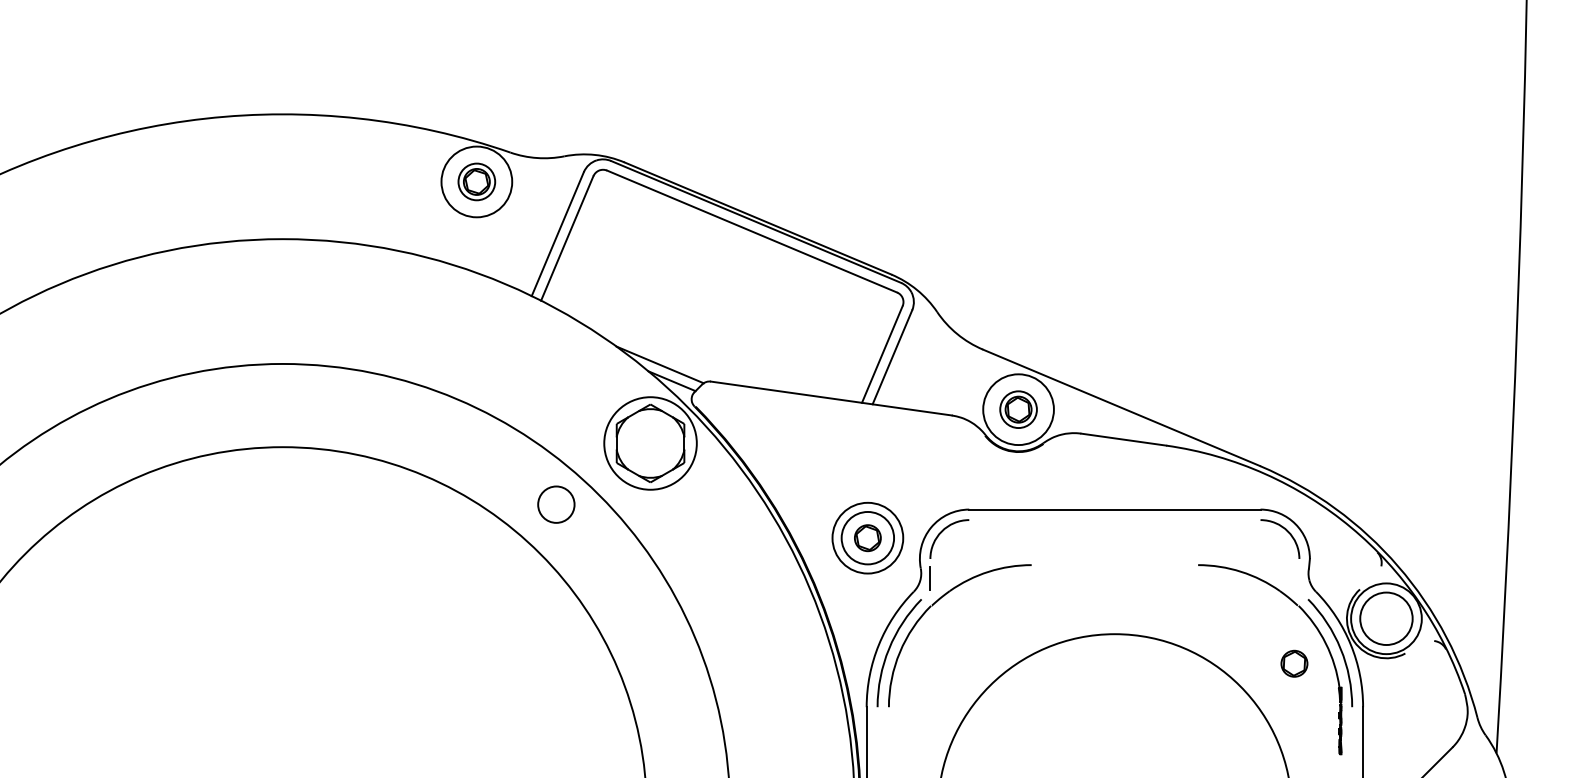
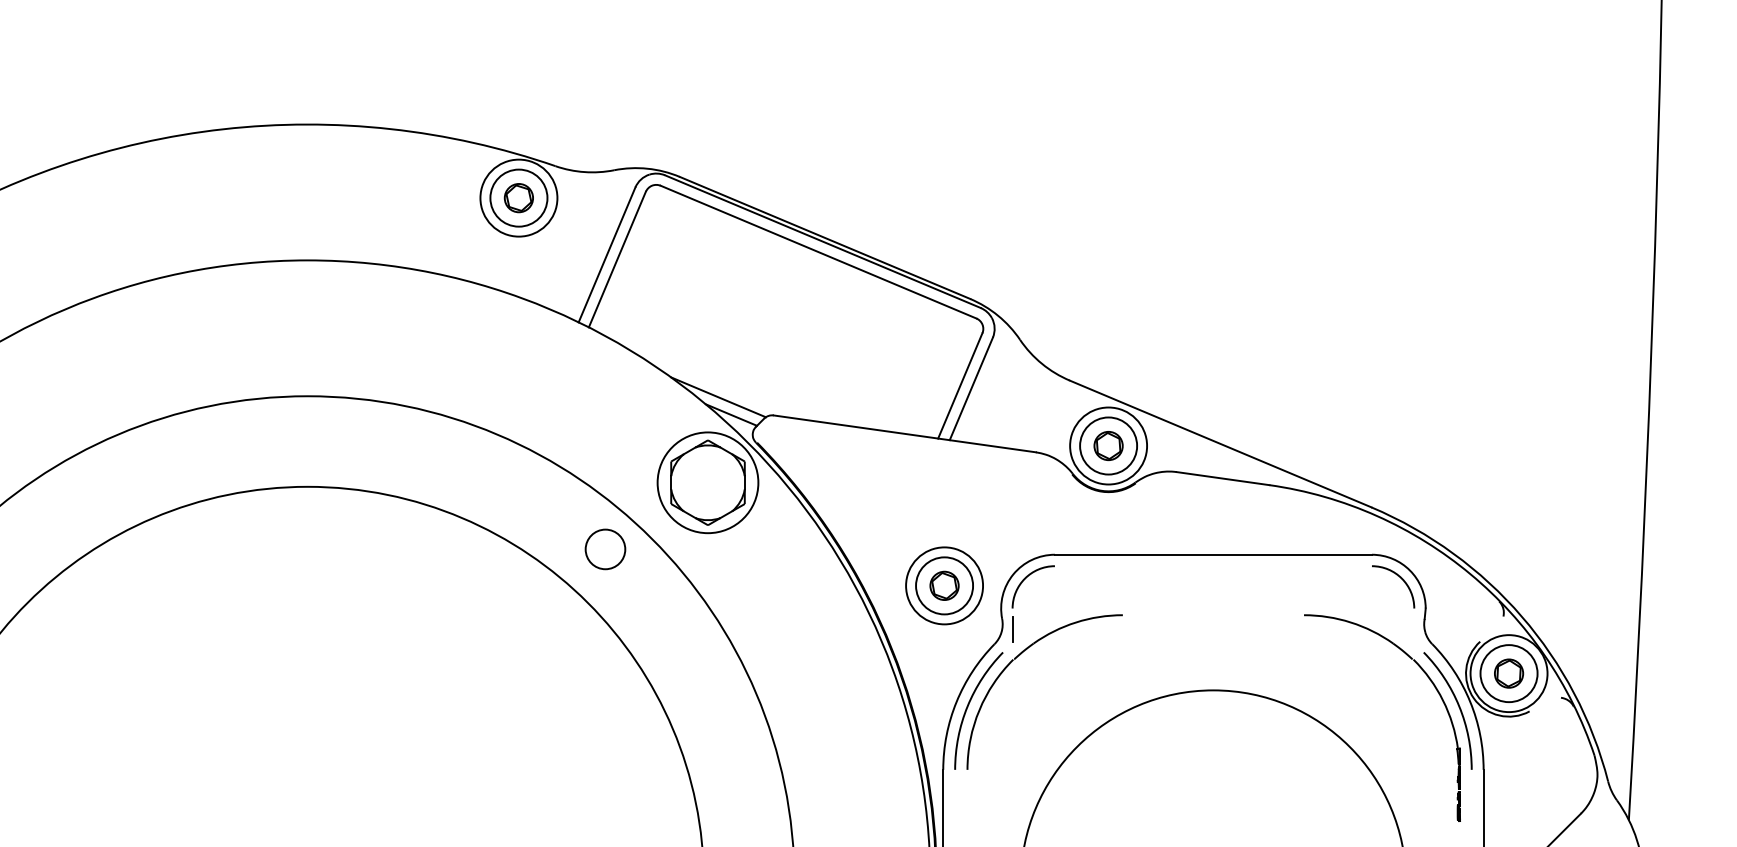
circle: (476, 181) -> (518, 197), size x1.43
circle: (1018, 409) -> (1108, 445), size x1.43
part: (1294, 663) -> (1509, 673), moved

